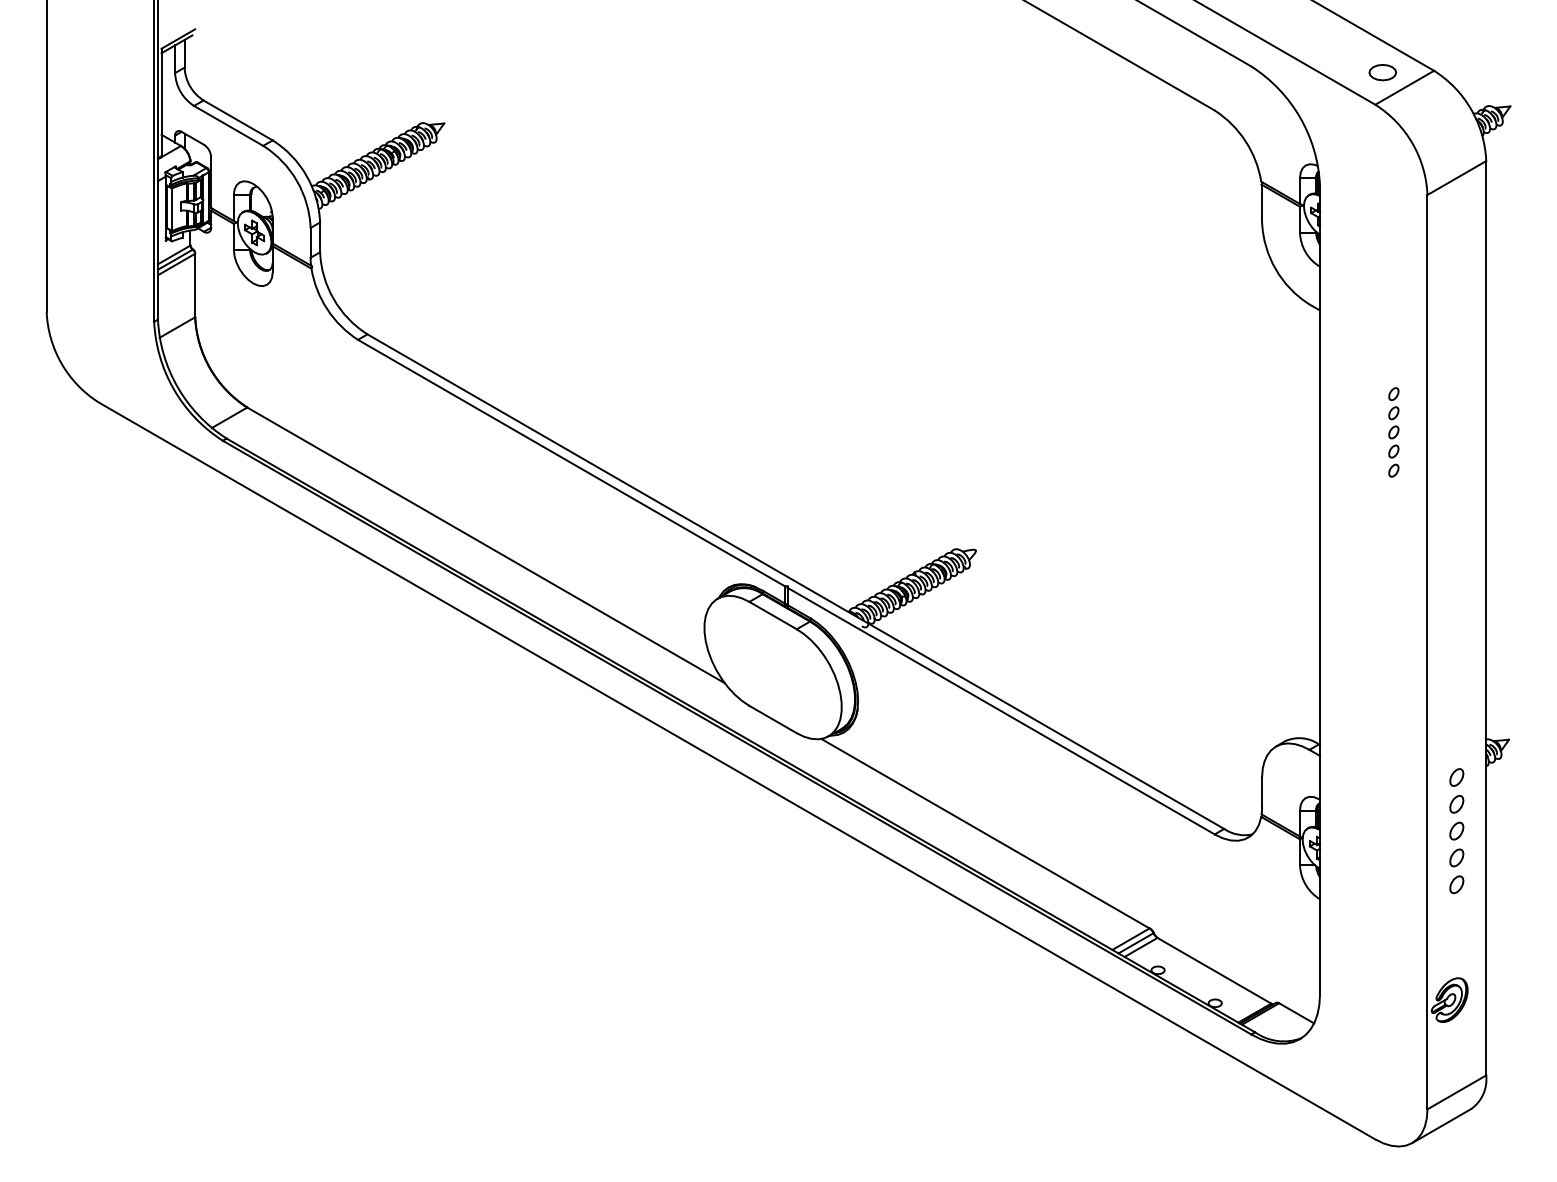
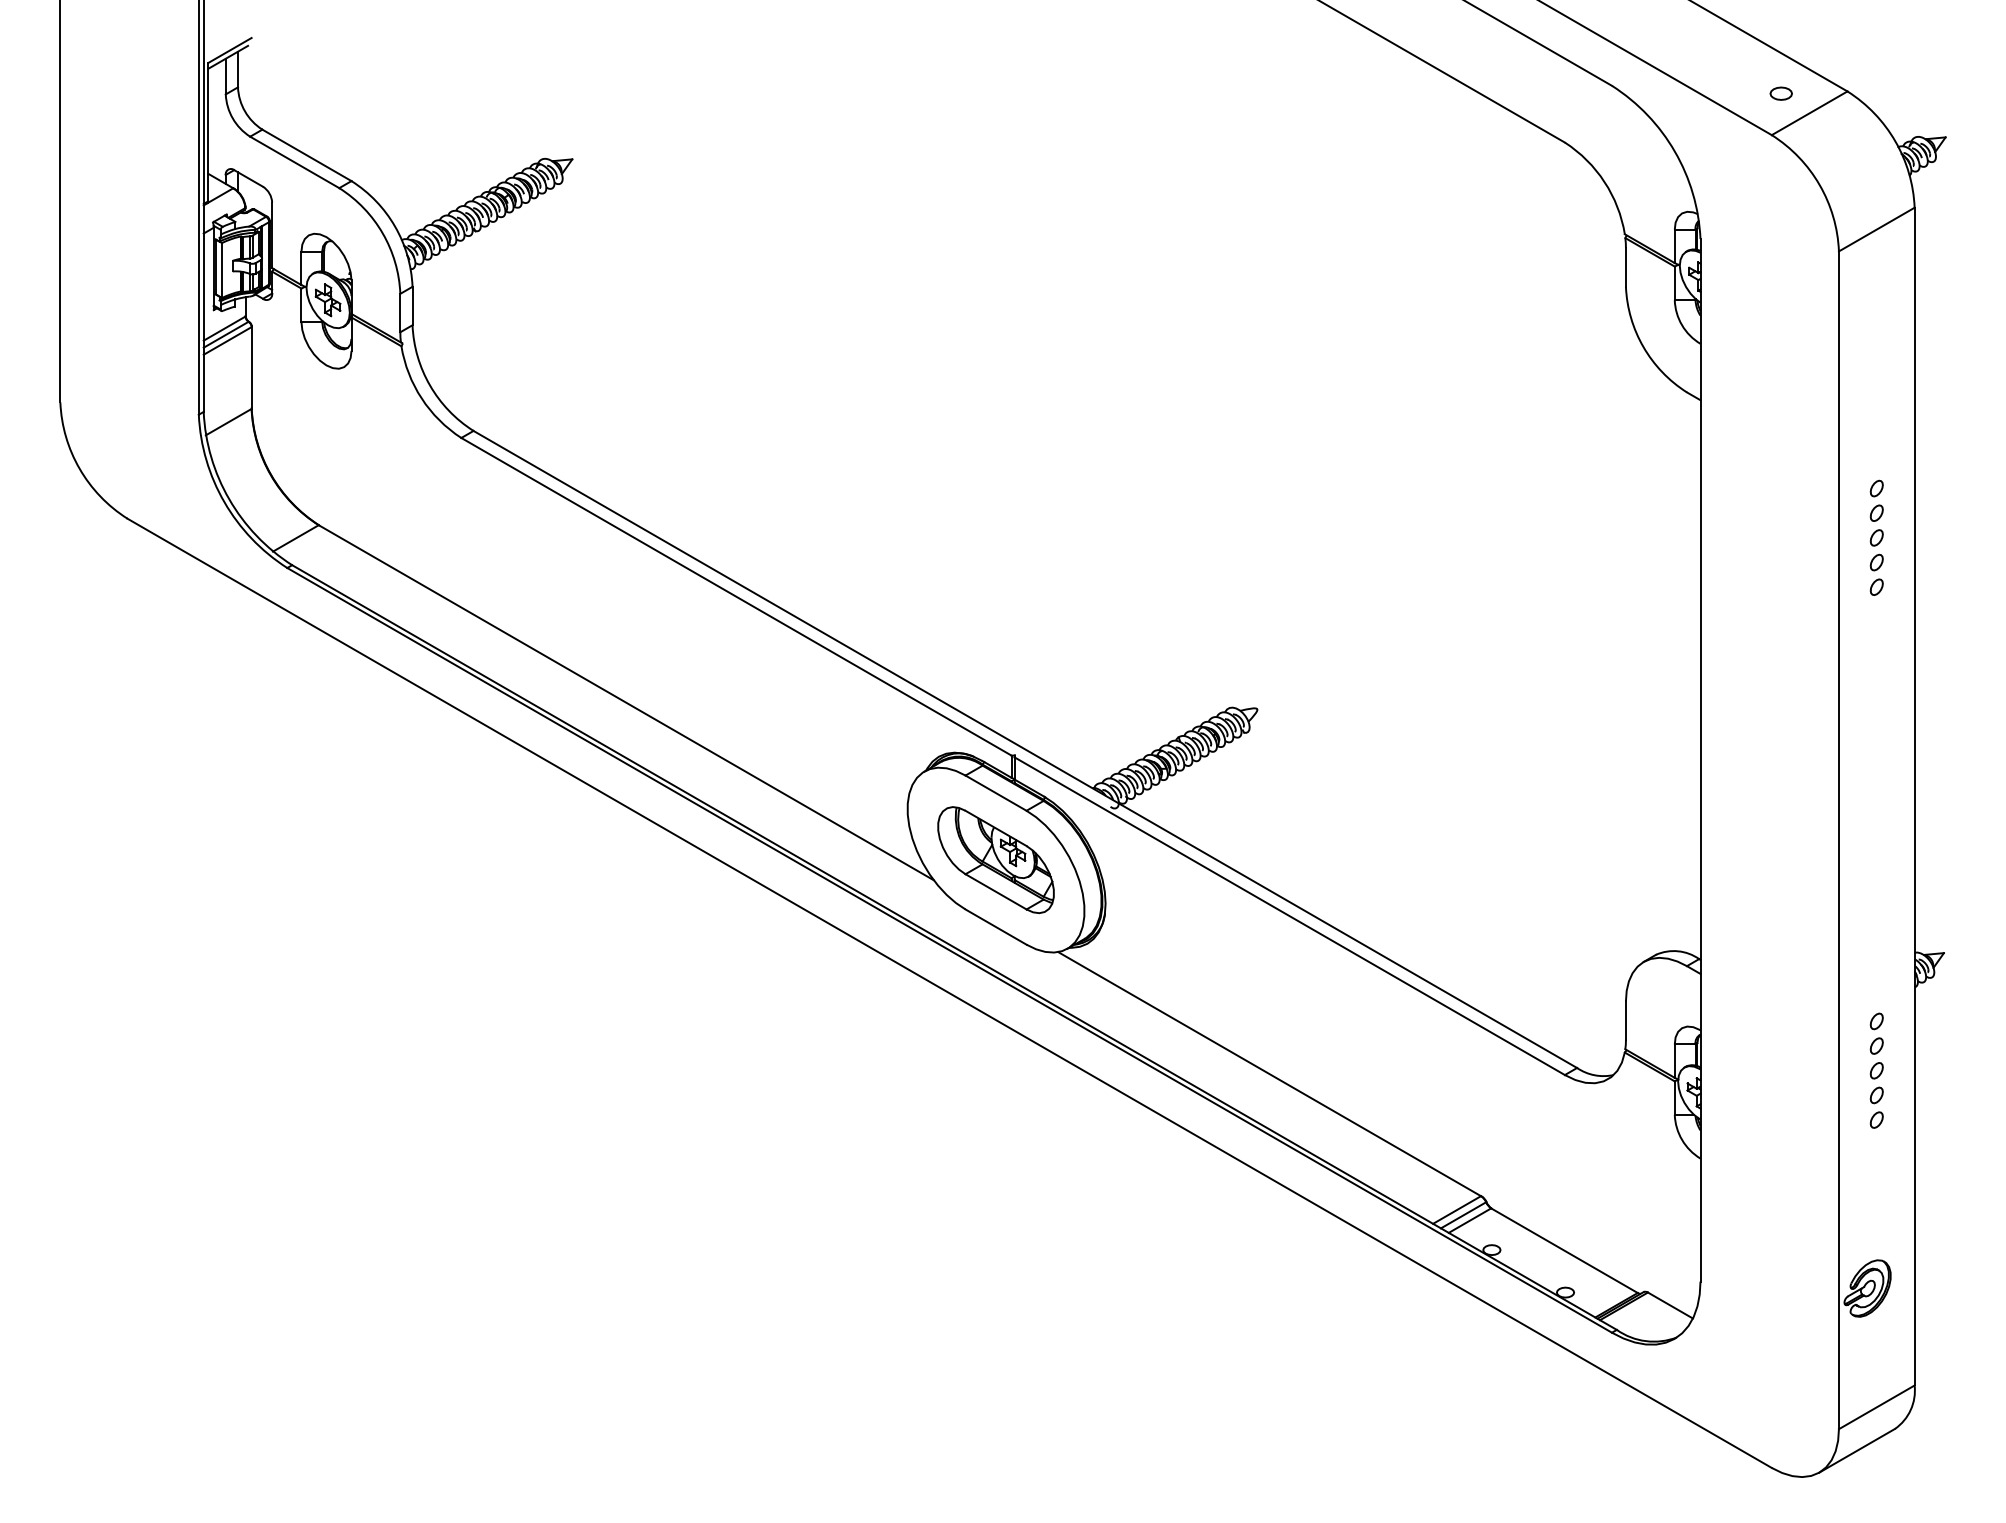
part: (1382, 72) -> (1781, 93), size x0.62
part: (1393, 432) -> (1876, 538), moved
part: (772, 667) -> (995, 860), added
part: (1456, 830) -> (1876, 1069), size x0.71

